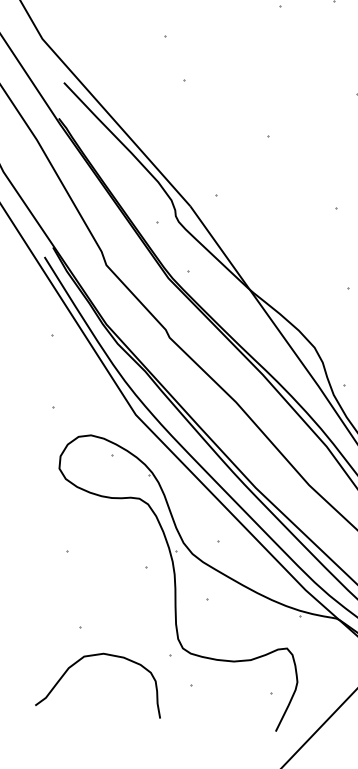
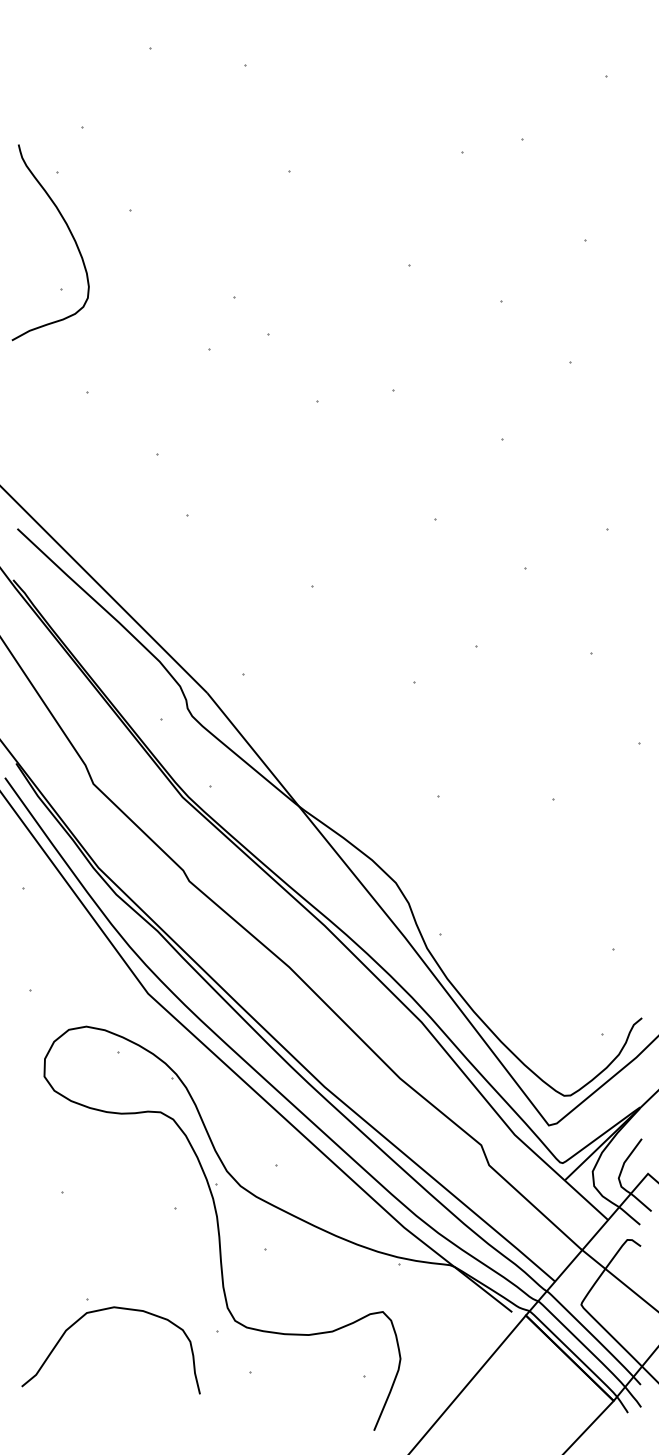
curve: (96, 655) -> (104, 1310), moved

